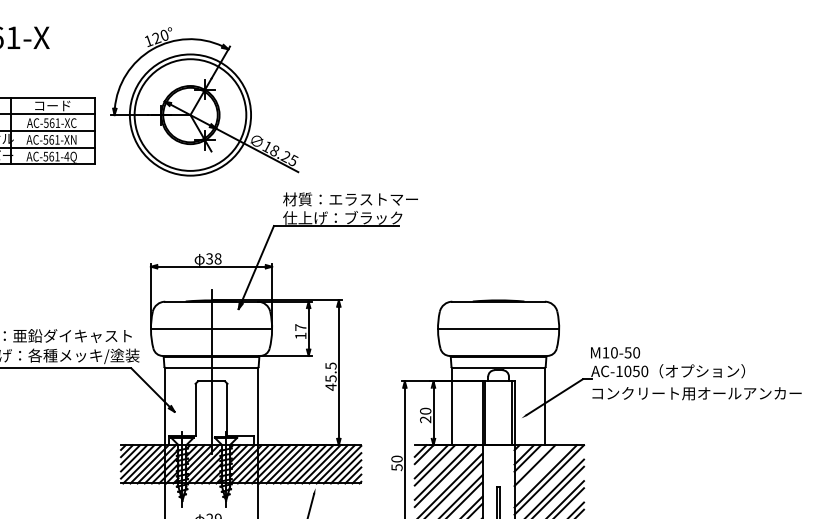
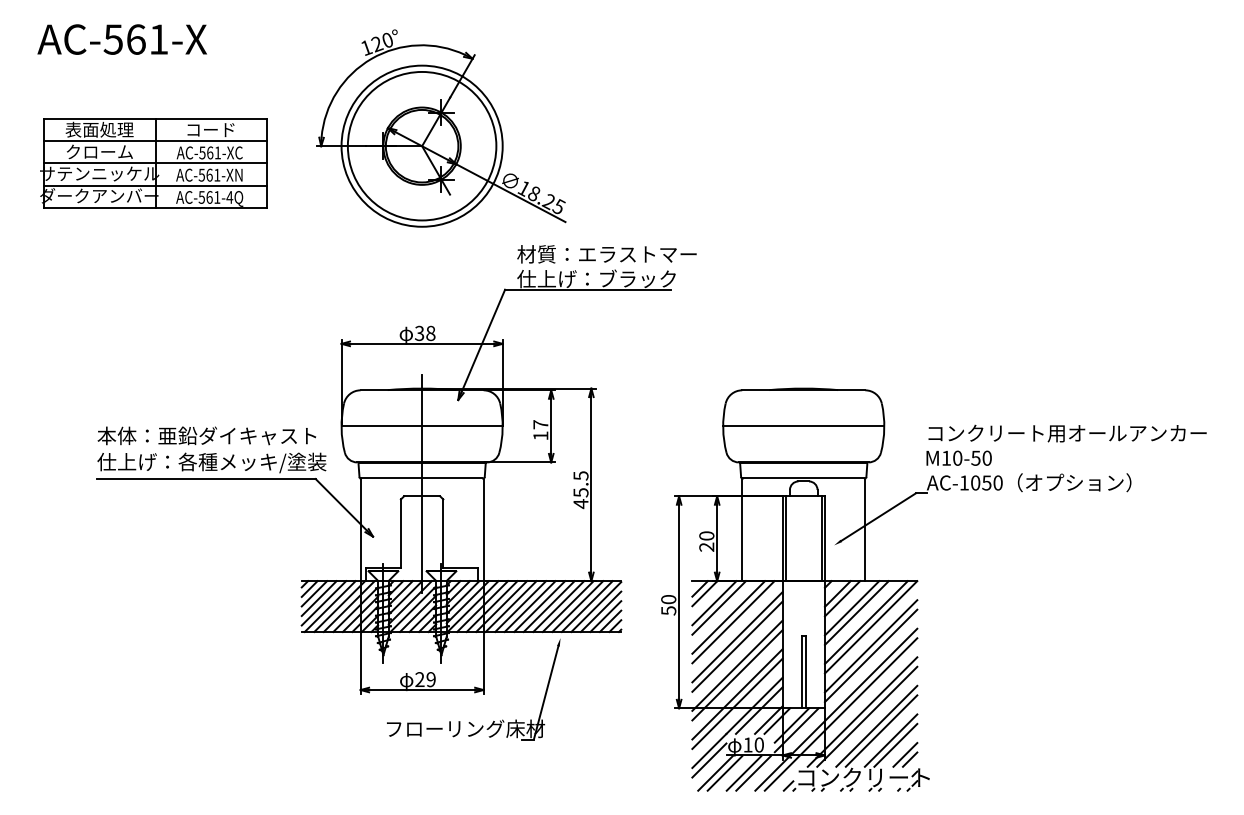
part: (205, 101) -> (441, 128), moved
text: (696, 393) -> (1067, 433), moved
line: (538, 468) -> (856, 612), added

